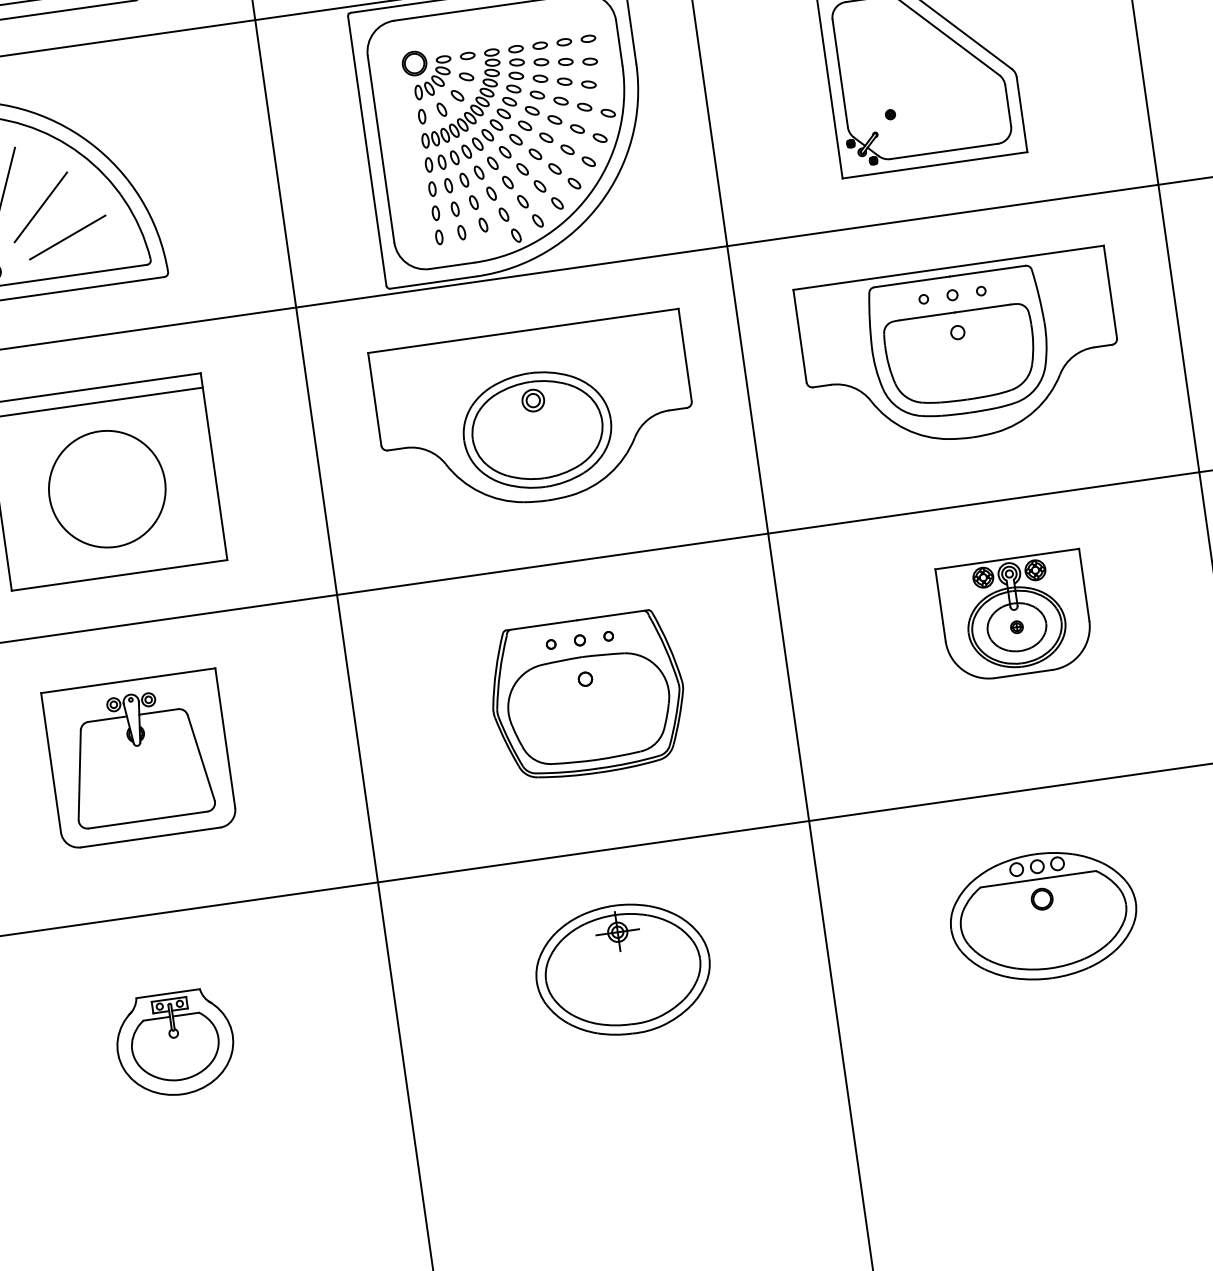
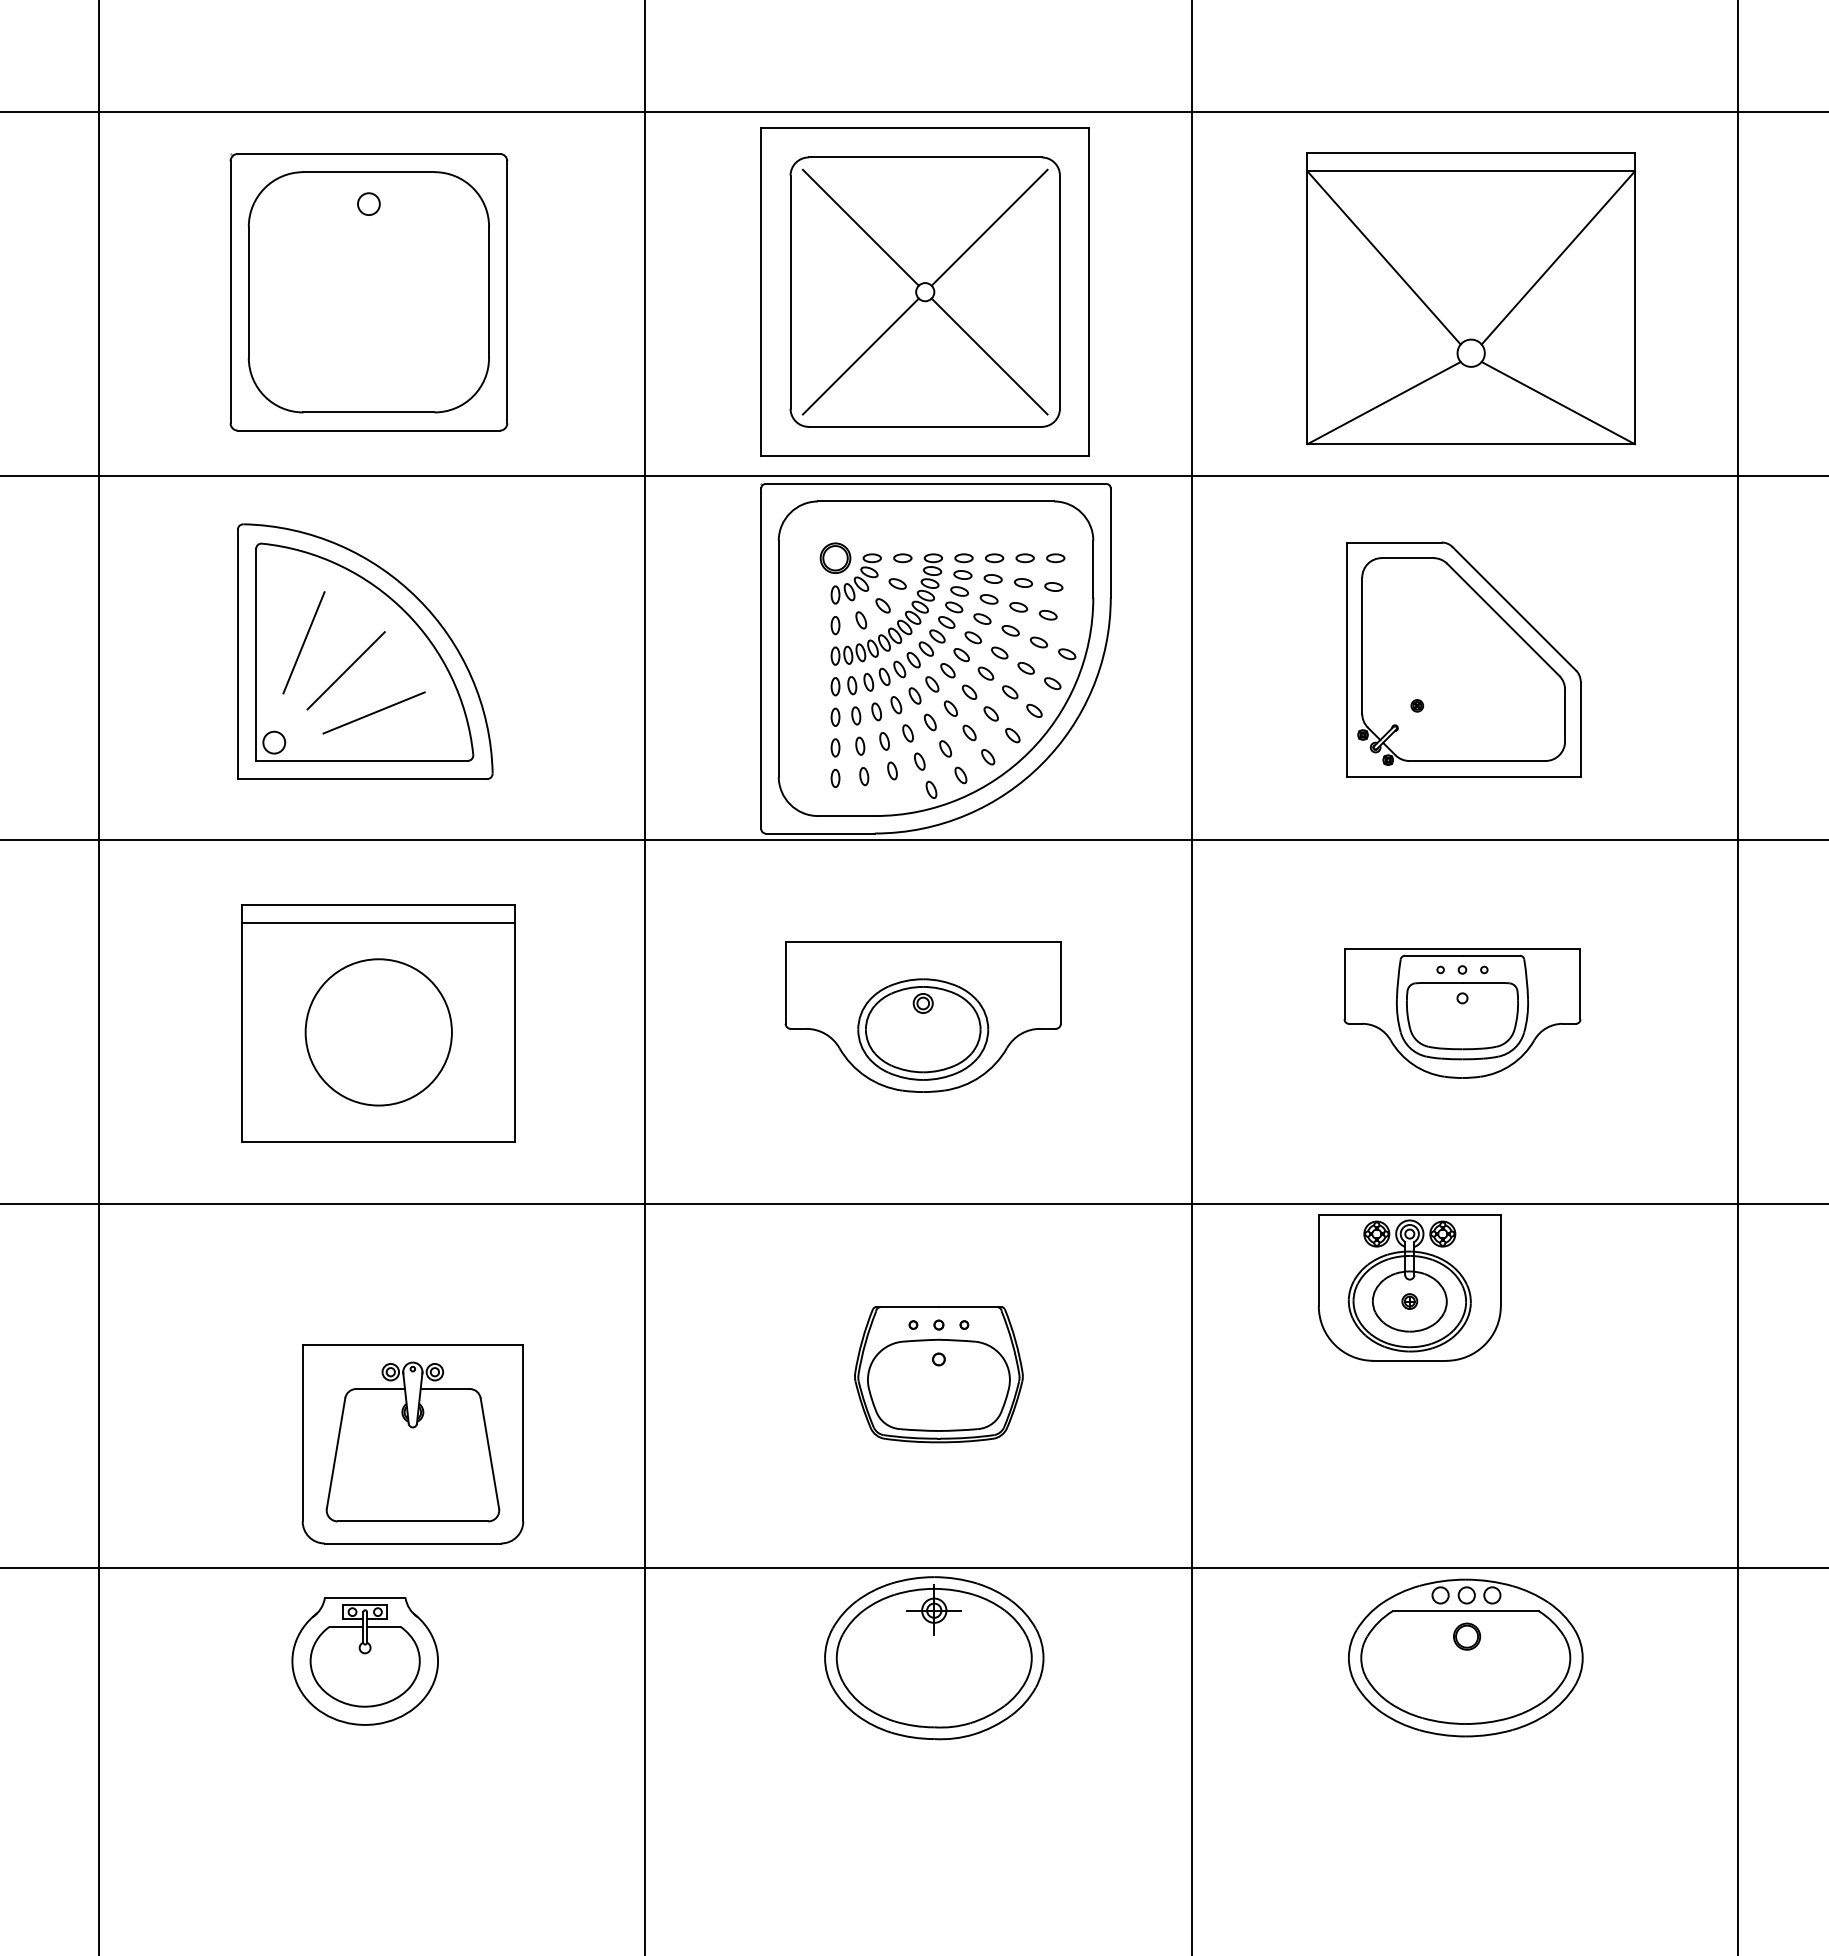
part: (960, 352) -> (1462, 1013), size x0.6
part: (534, 415) -> (922, 1016), size x0.7
part: (1015, 616) -> (1409, 1287), moved
part: (587, 696) -> (938, 1374), size x0.7
part: (139, 759) -> (412, 1444), moved
part: (1043, 915) -> (1465, 1657), moved
part: (623, 969) -> (934, 1658), moved
part: (174, 1044) -> (364, 1661), moved

